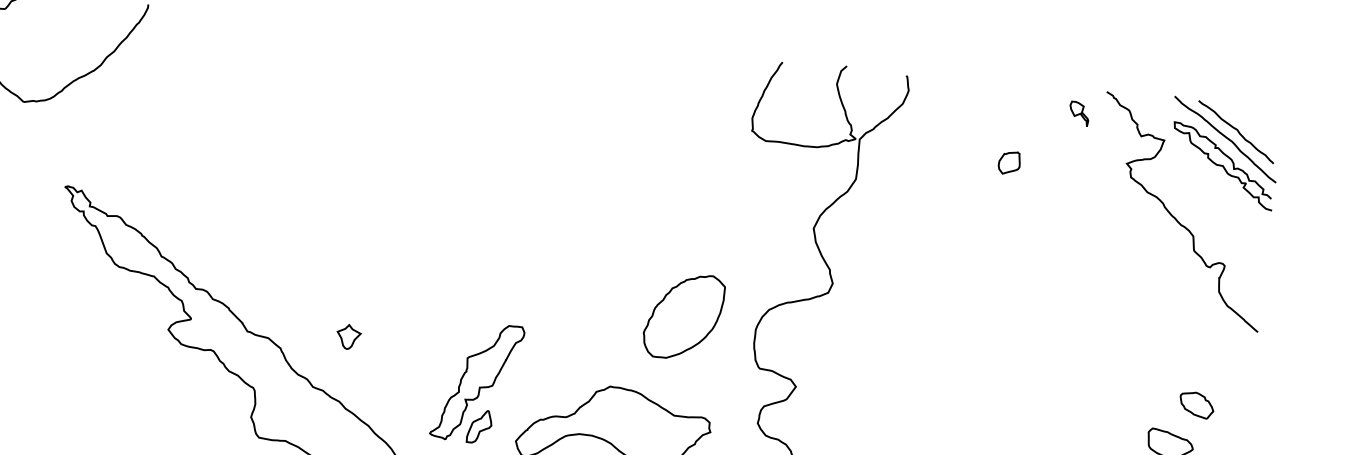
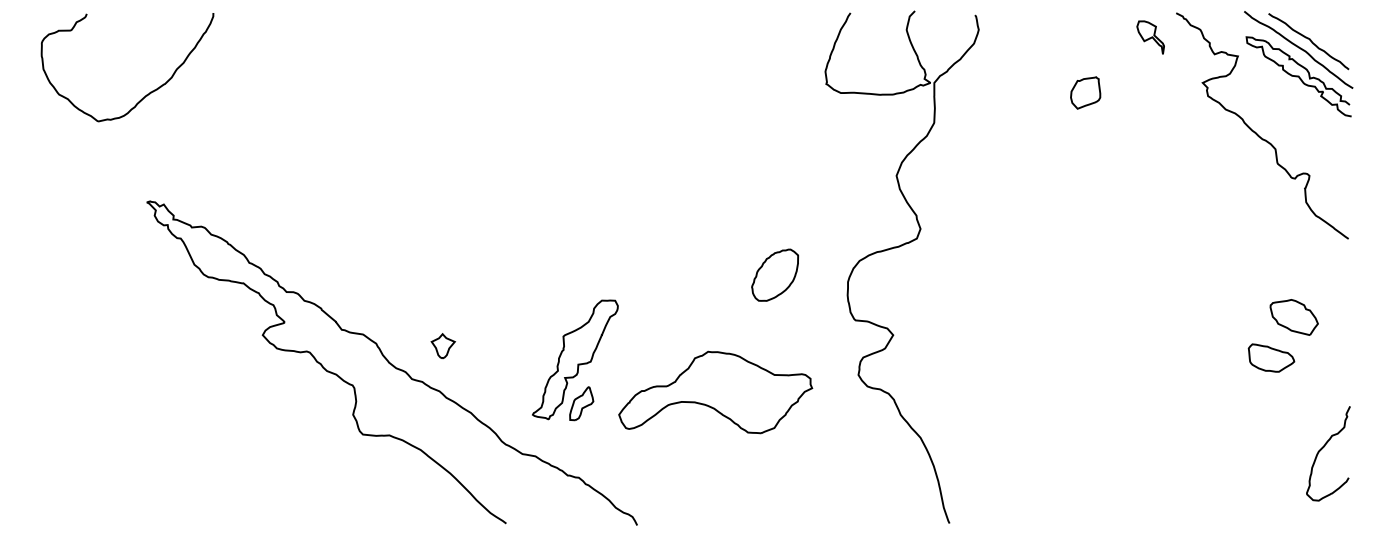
part: (1079, 113) -> (1150, 37), size x1.4
part: (1009, 162) -> (1085, 92), size x1.4
part: (683, 315) -> (774, 274), size x0.6
part: (348, 337) -> (442, 346), moved
part: (1197, 404) -> (1294, 316), size x1.4

